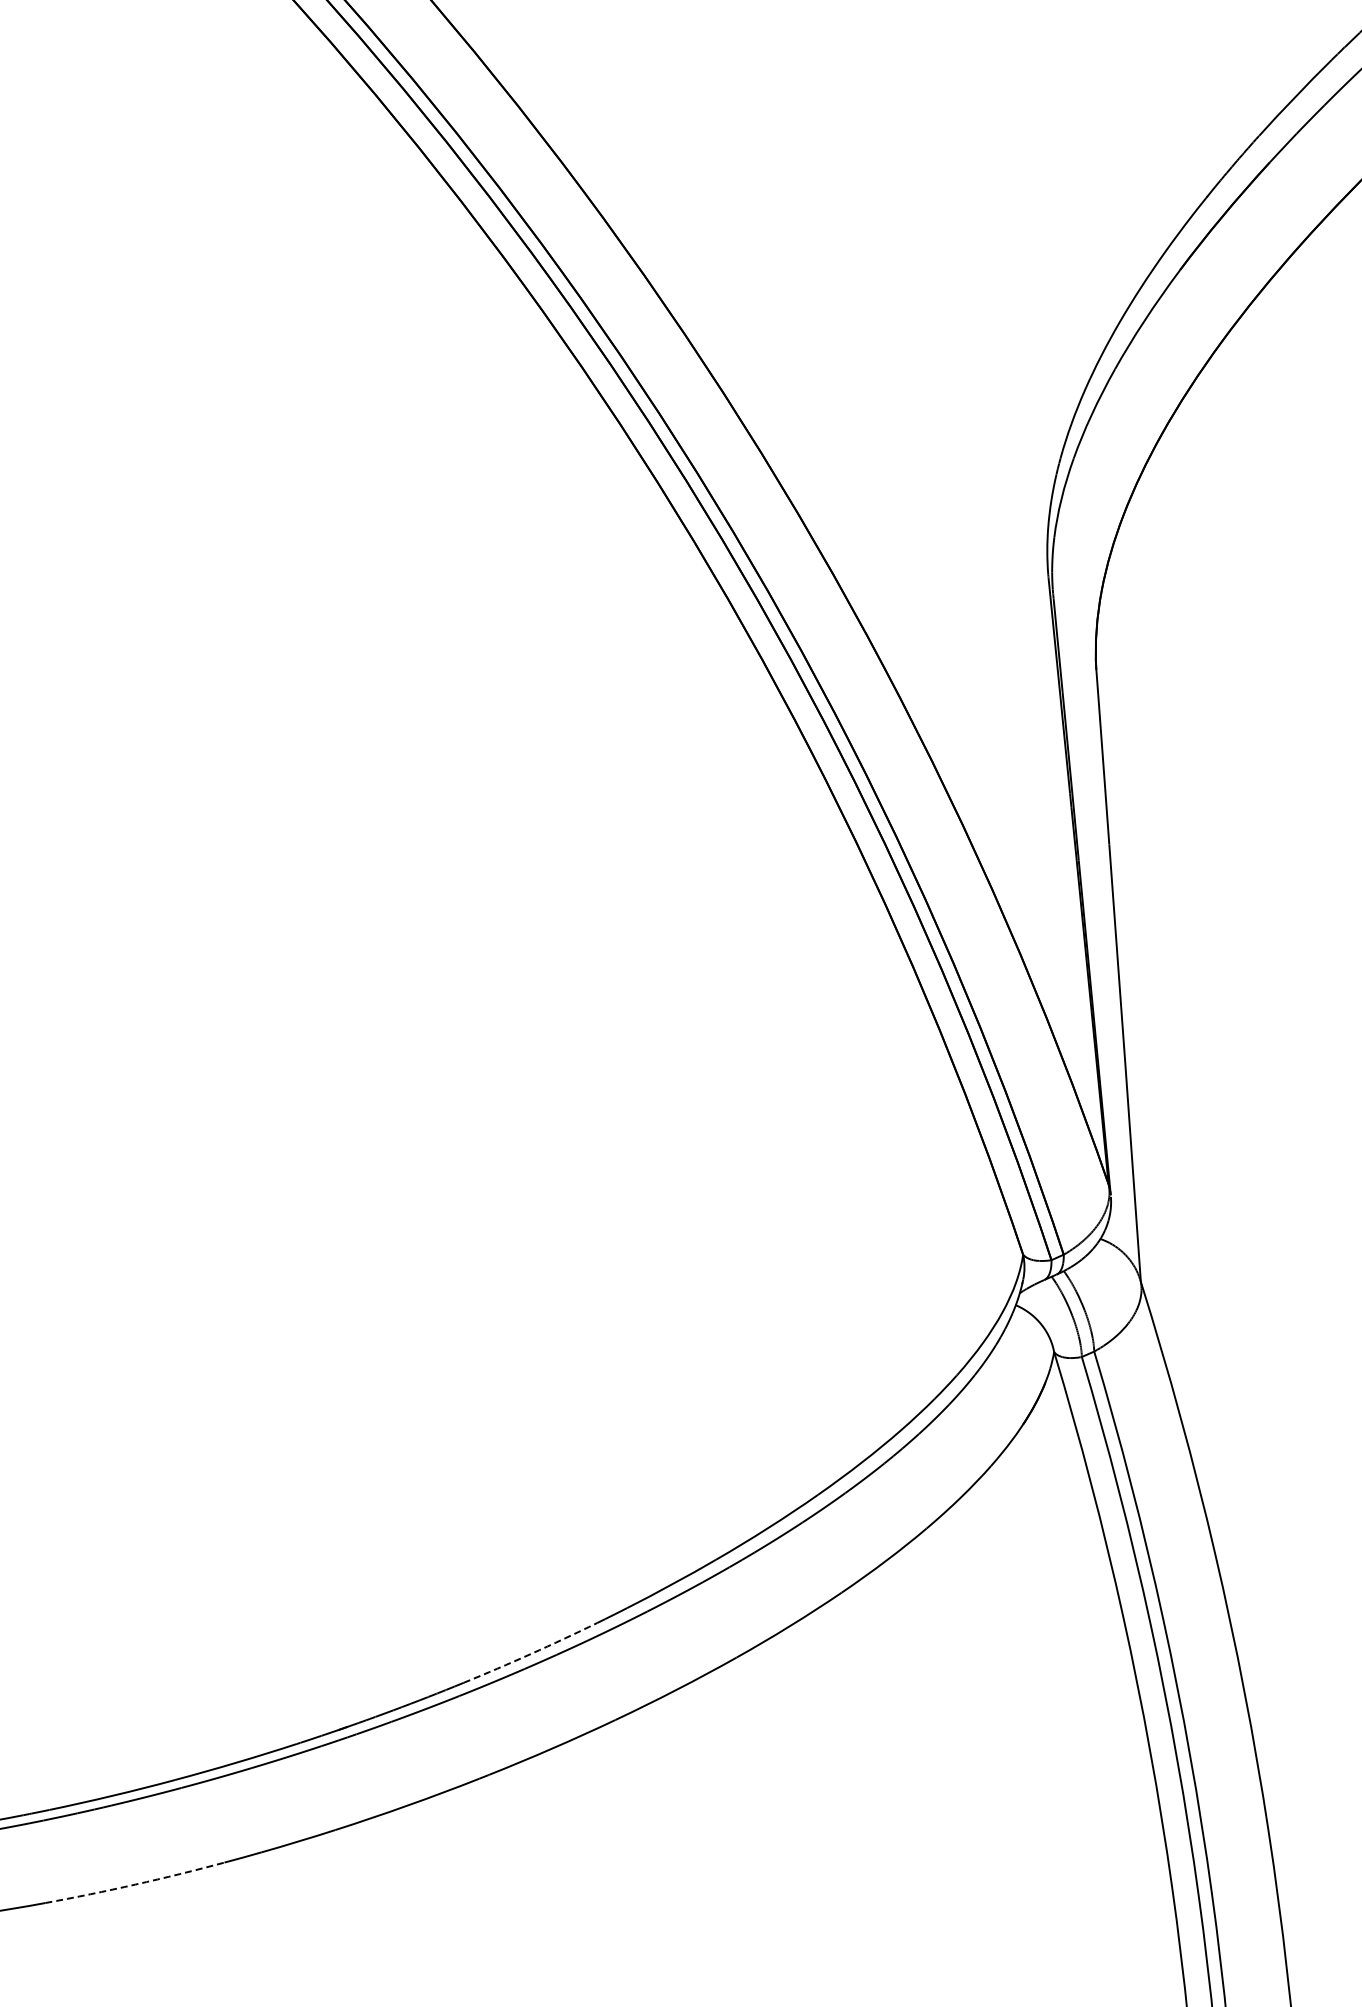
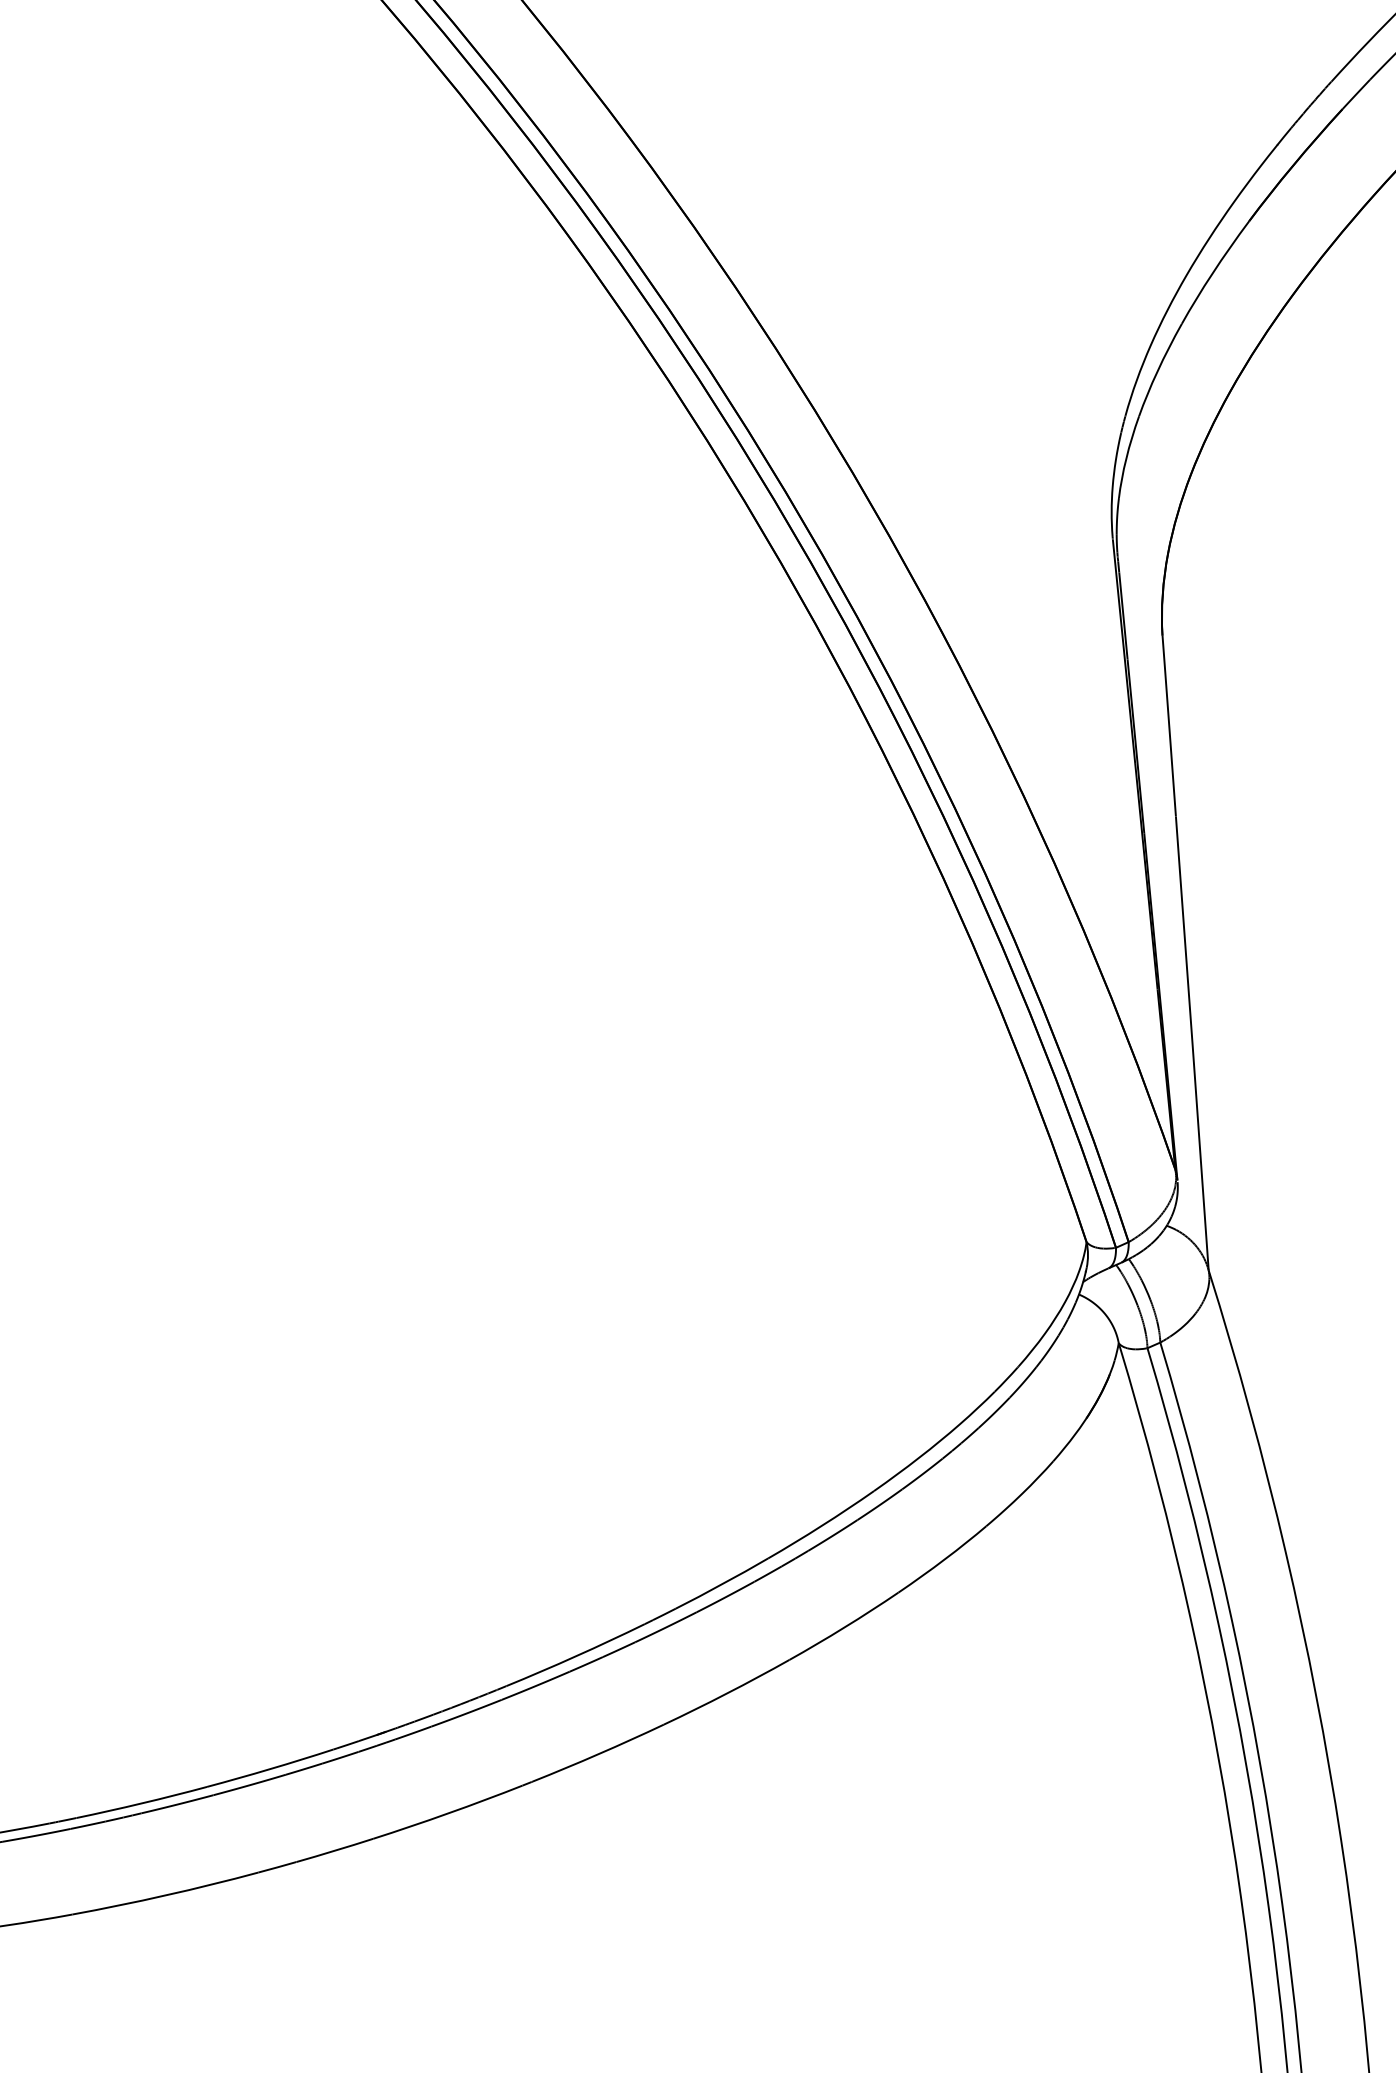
arc: (530, 1654) -> (575, 1656), dashed -> solid
arc: (135, 1884) -> (166, 1895), dashed -> solid

